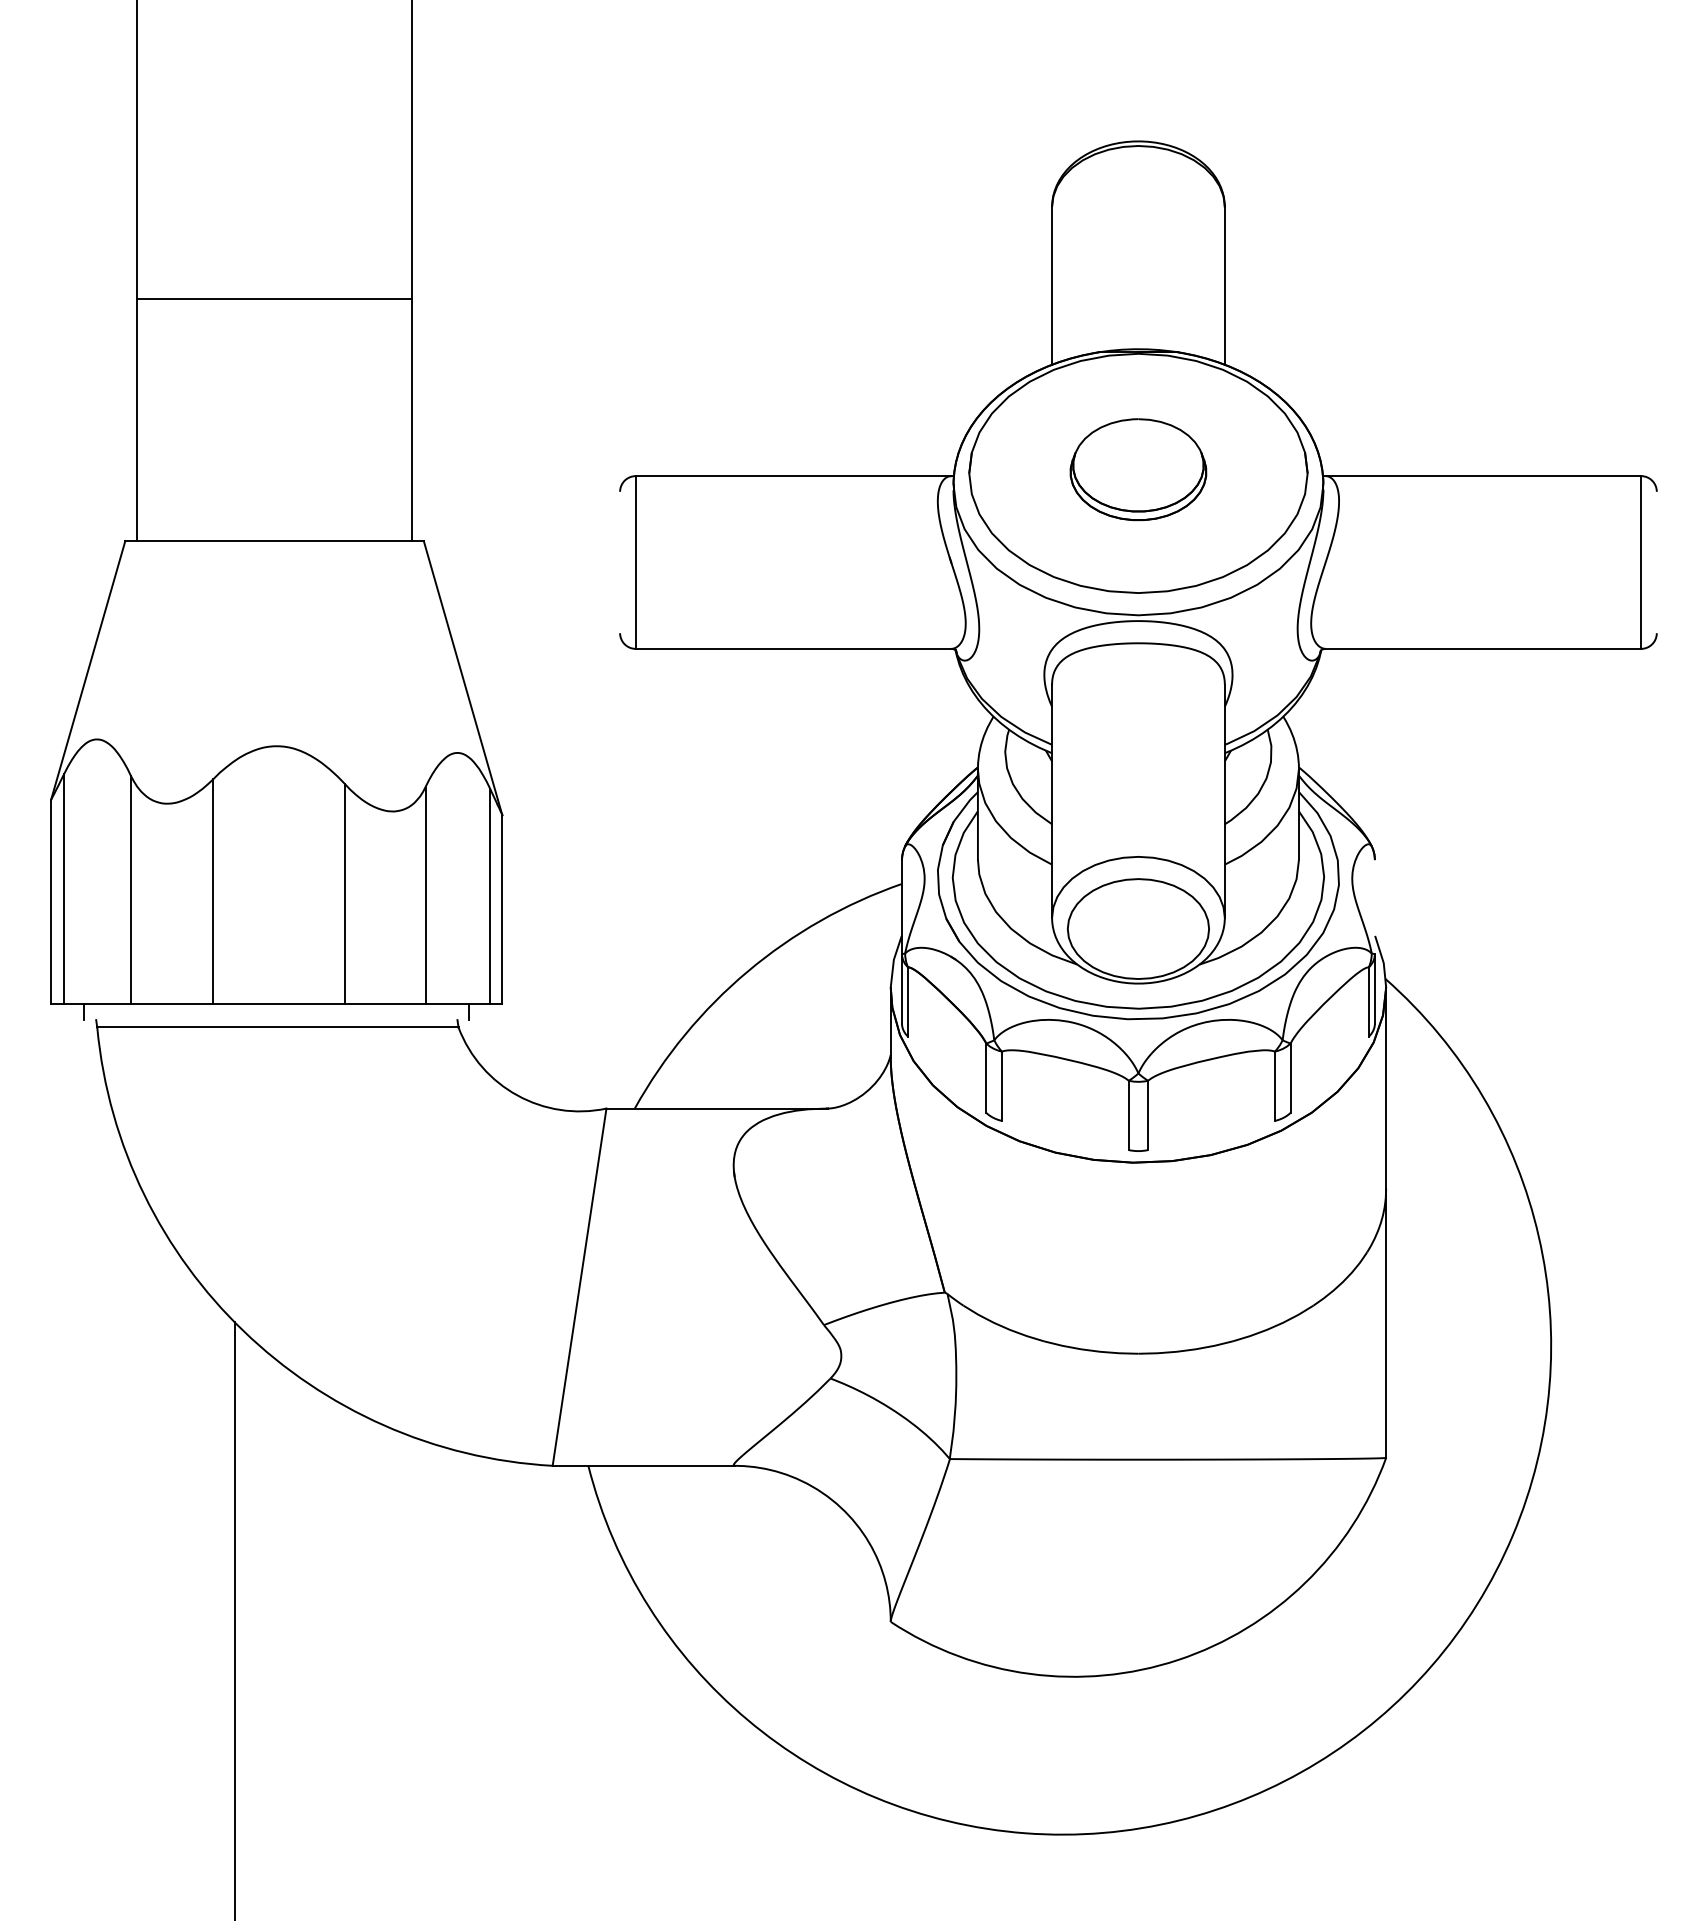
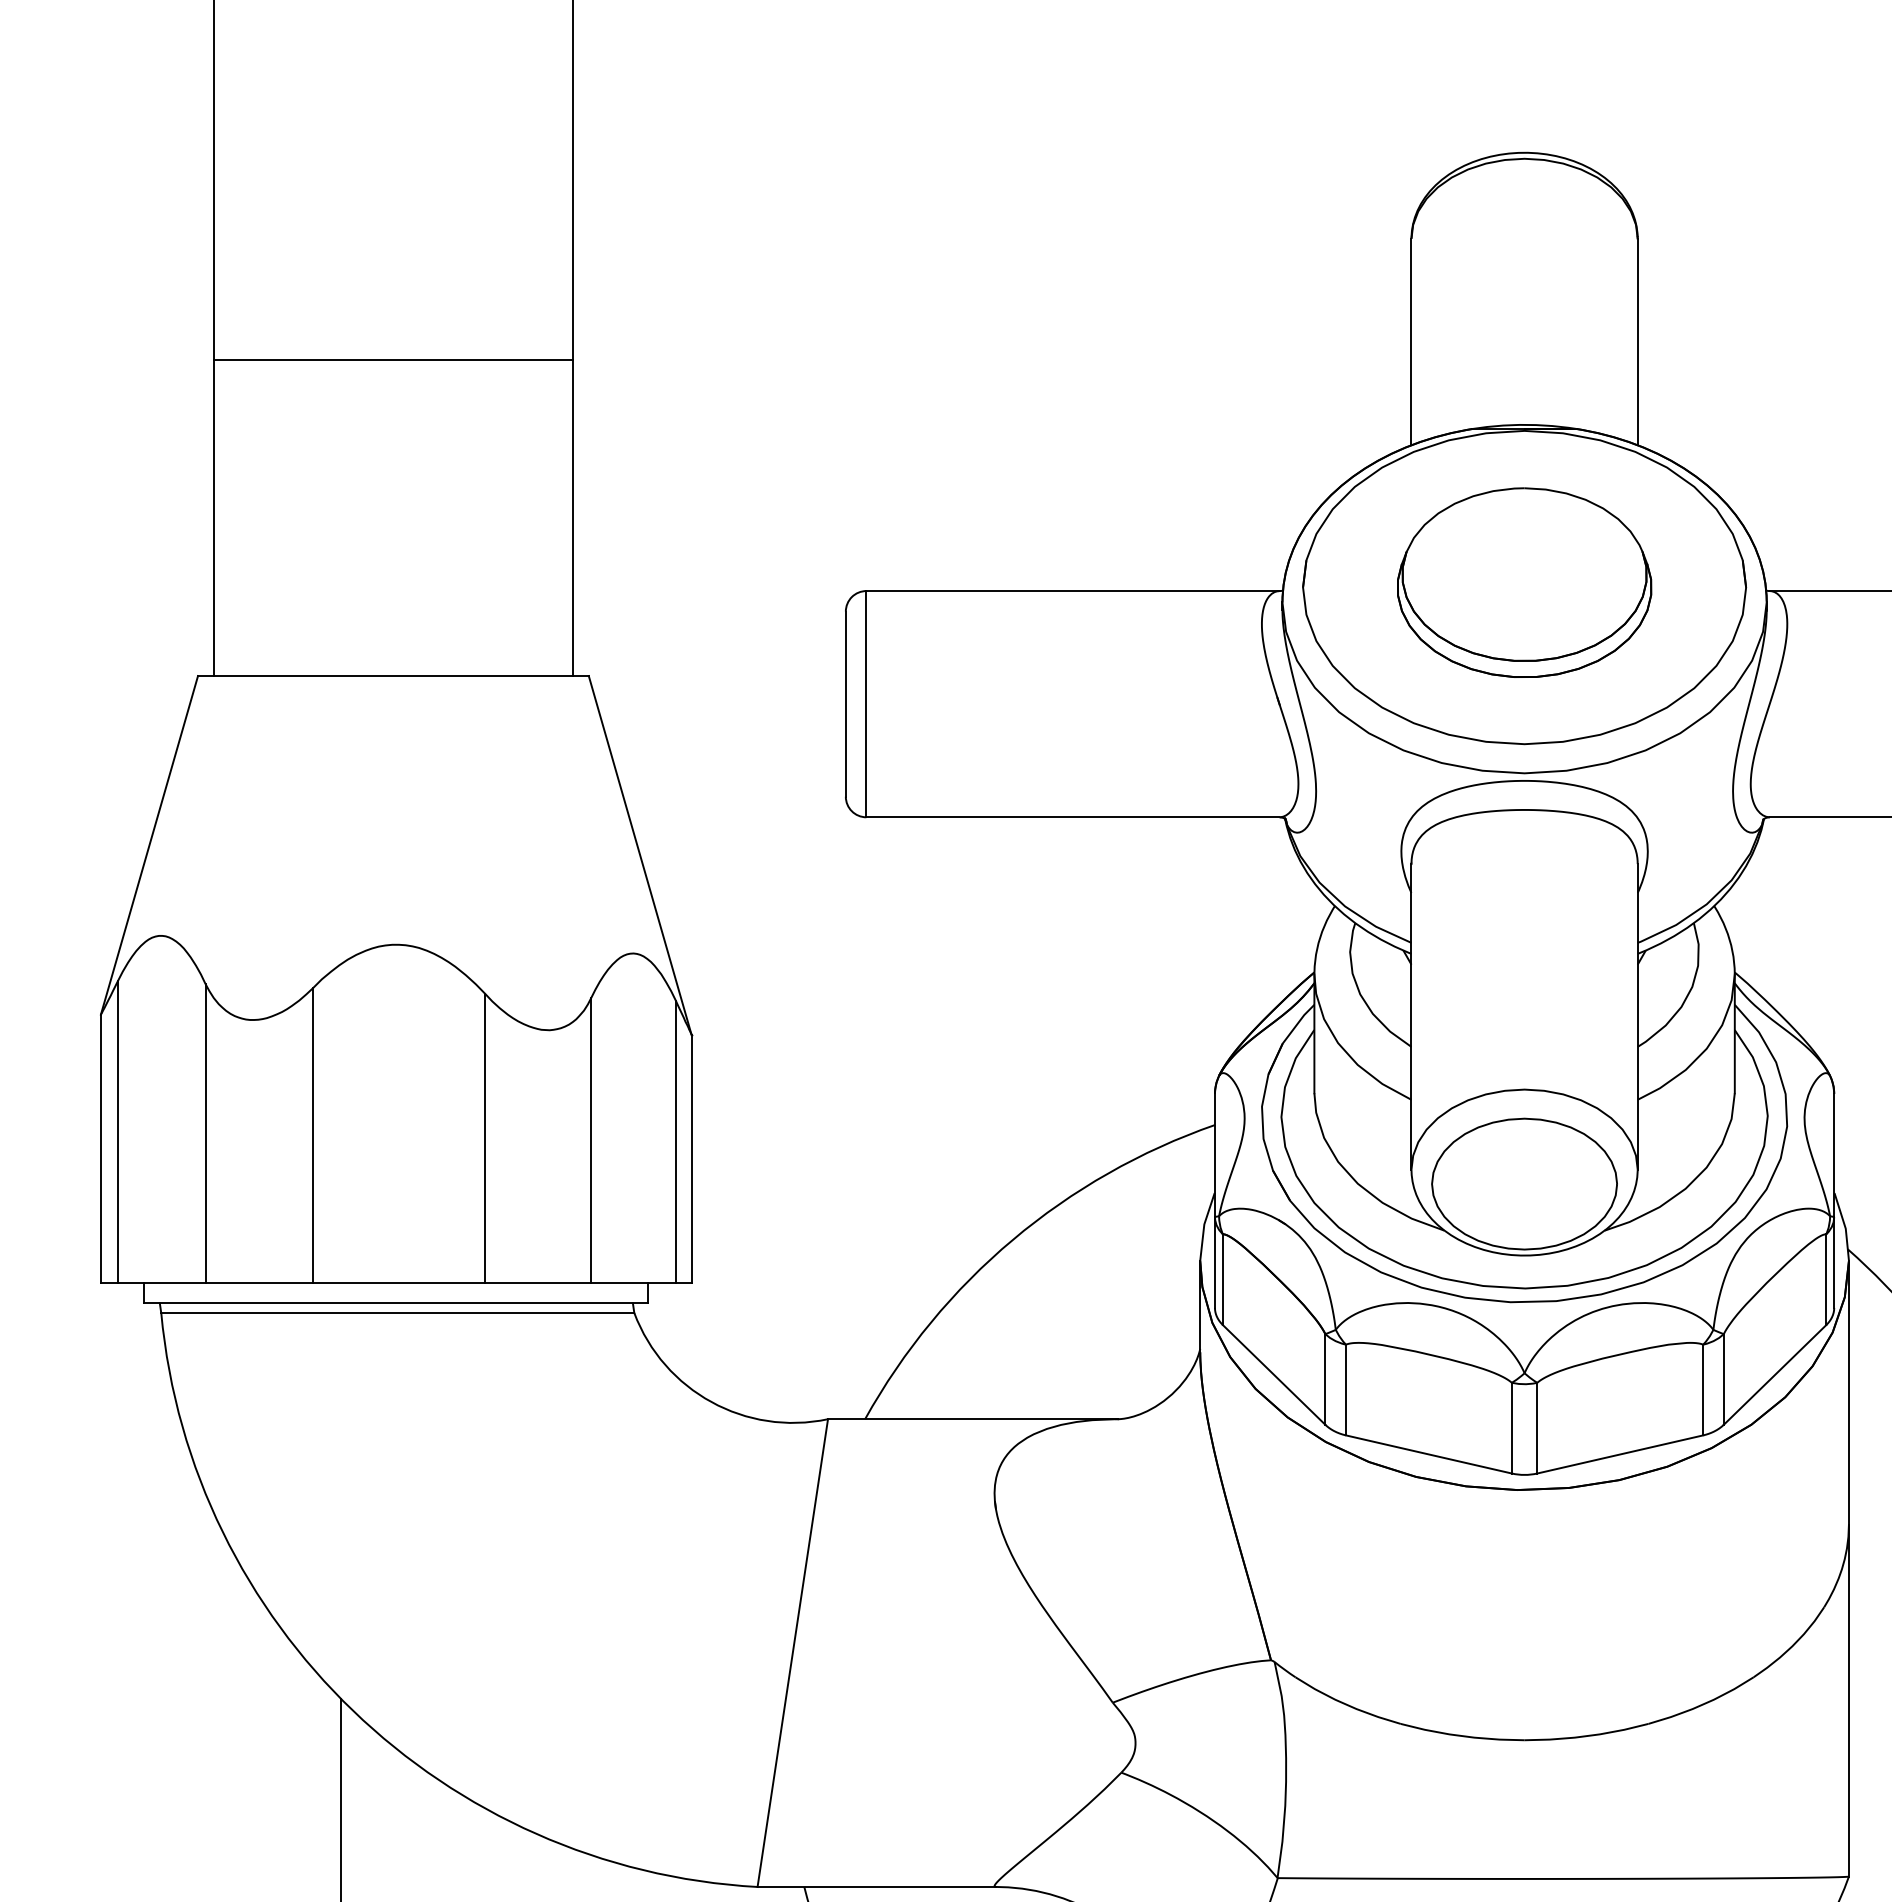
part: (1138, 469) -> (1524, 582), size x1.43
line: (620, 562) -> (846, 704), added
line: (1374, 907) -> (1833, 1155), added
line: (276, 1020) -> (395, 1303), added
line: (946, 1074) -> (1273, 1374), added
line: (1329, 1074) -> (1774, 1374), added
line: (1065, 1135) -> (1429, 1454), added
line: (1211, 1135) -> (1620, 1454), added

